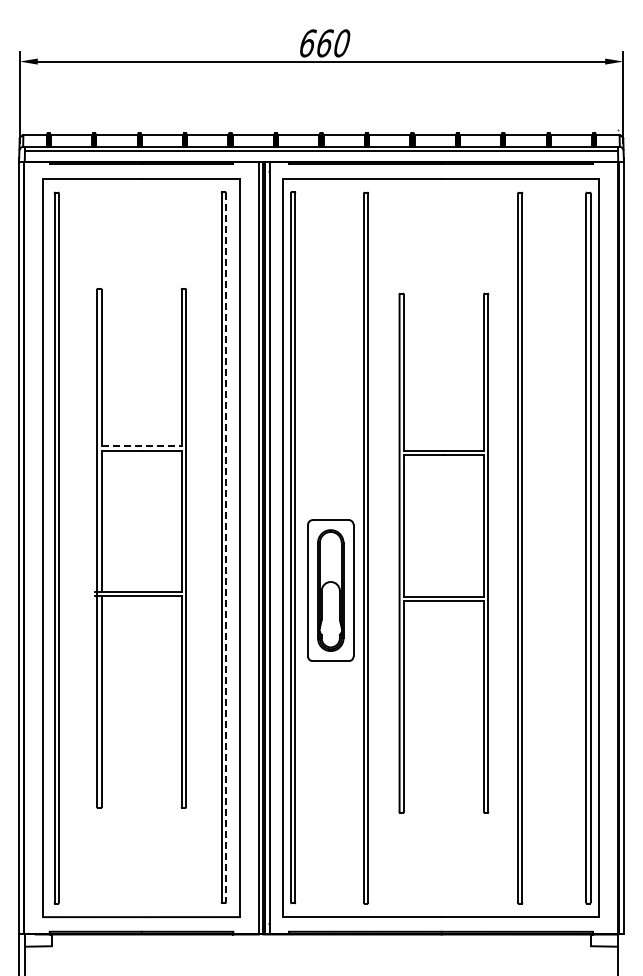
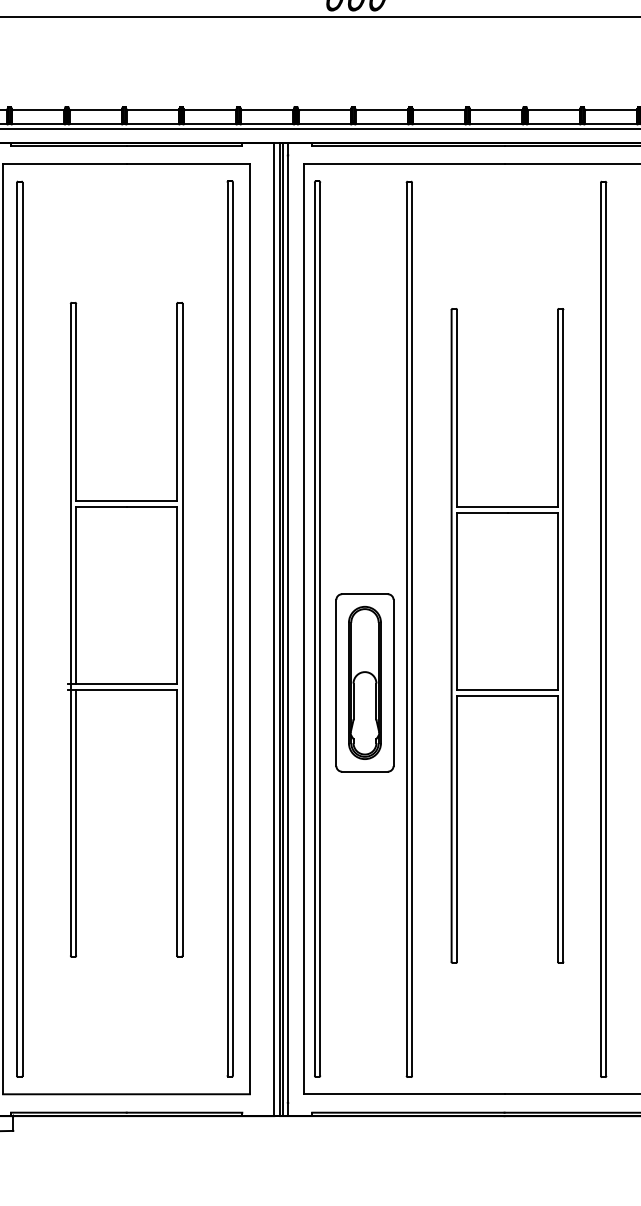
line: (142, 446) -> (127, 501), dashed -> solid
line: (226, 548) -> (233, 629), dashed -> solid

